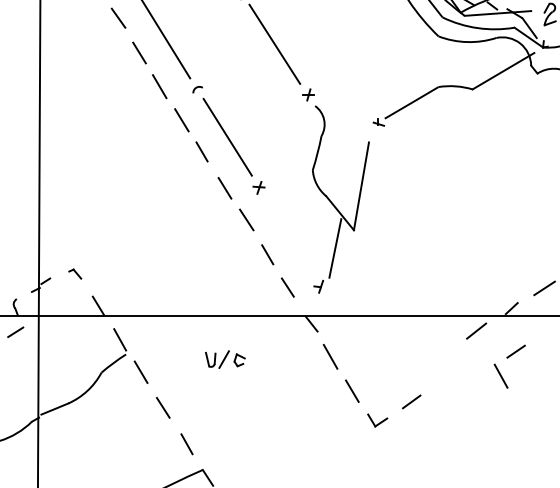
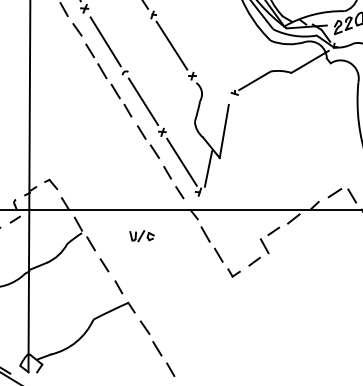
line: (290, 236) -> (181, 161), added
part: (75, 274) -> (51, 184), size x1.67
part: (509, 366) -> (269, 240), moved

